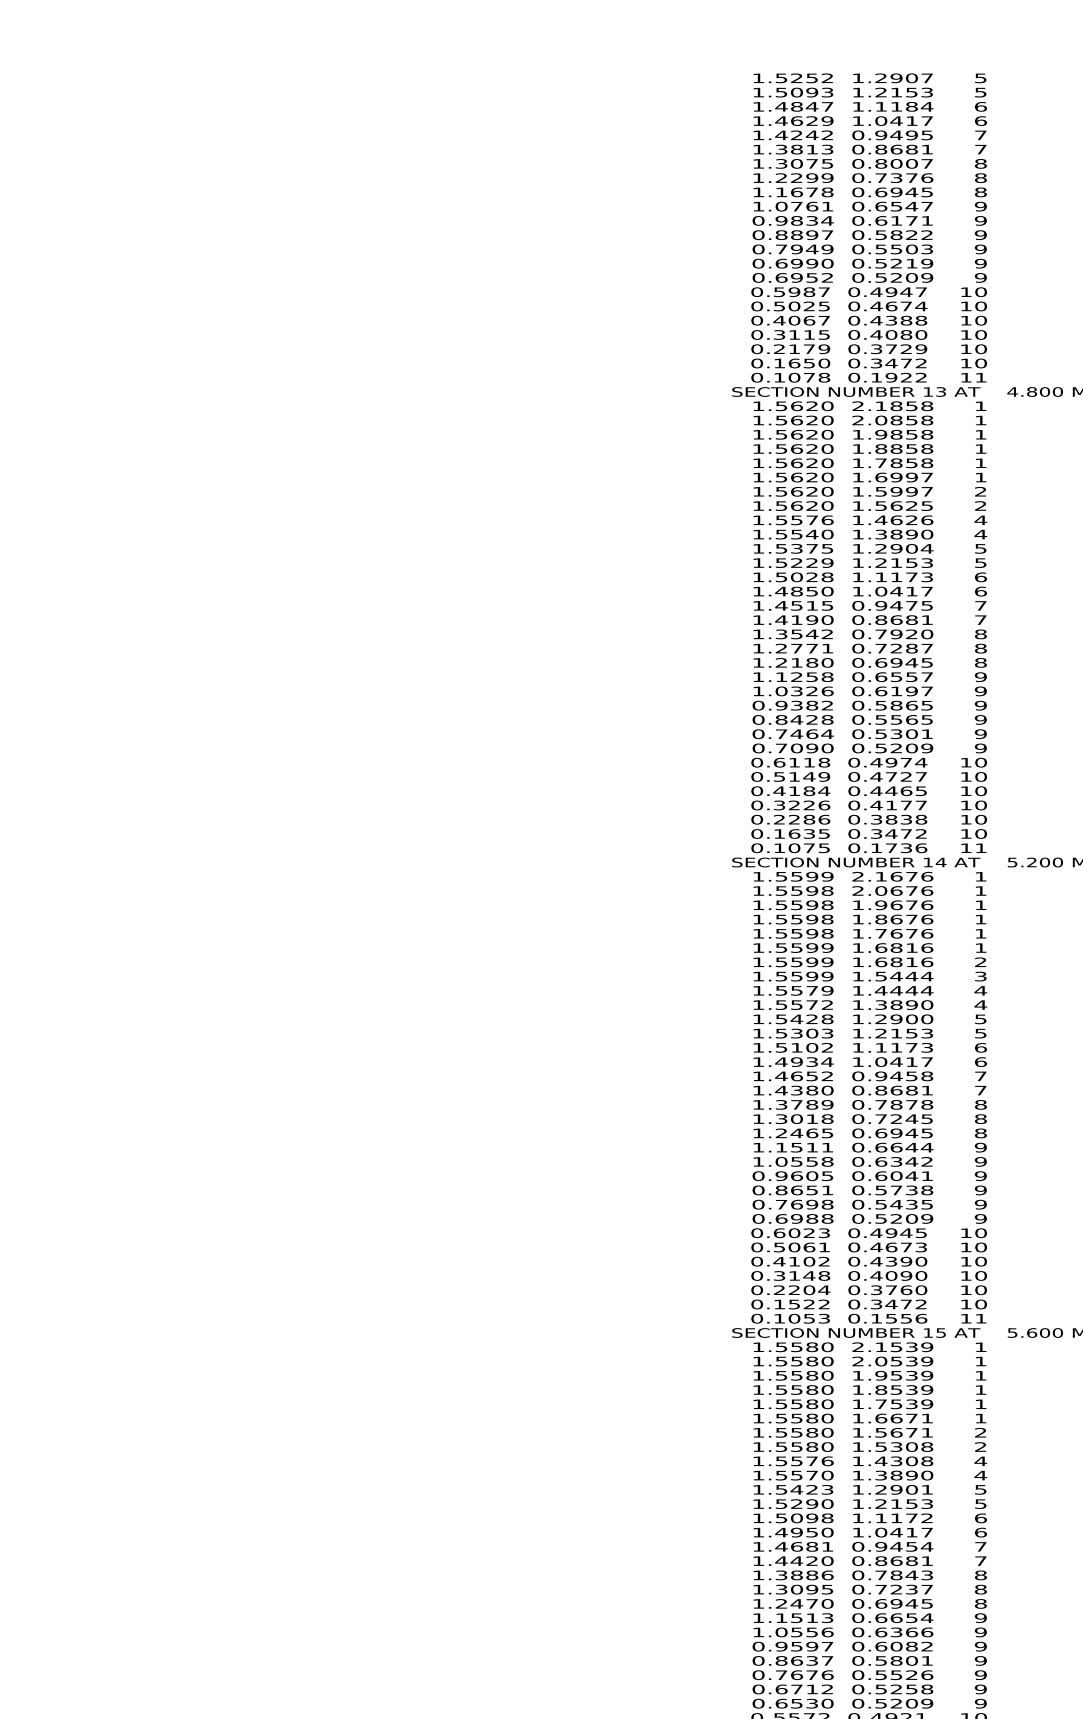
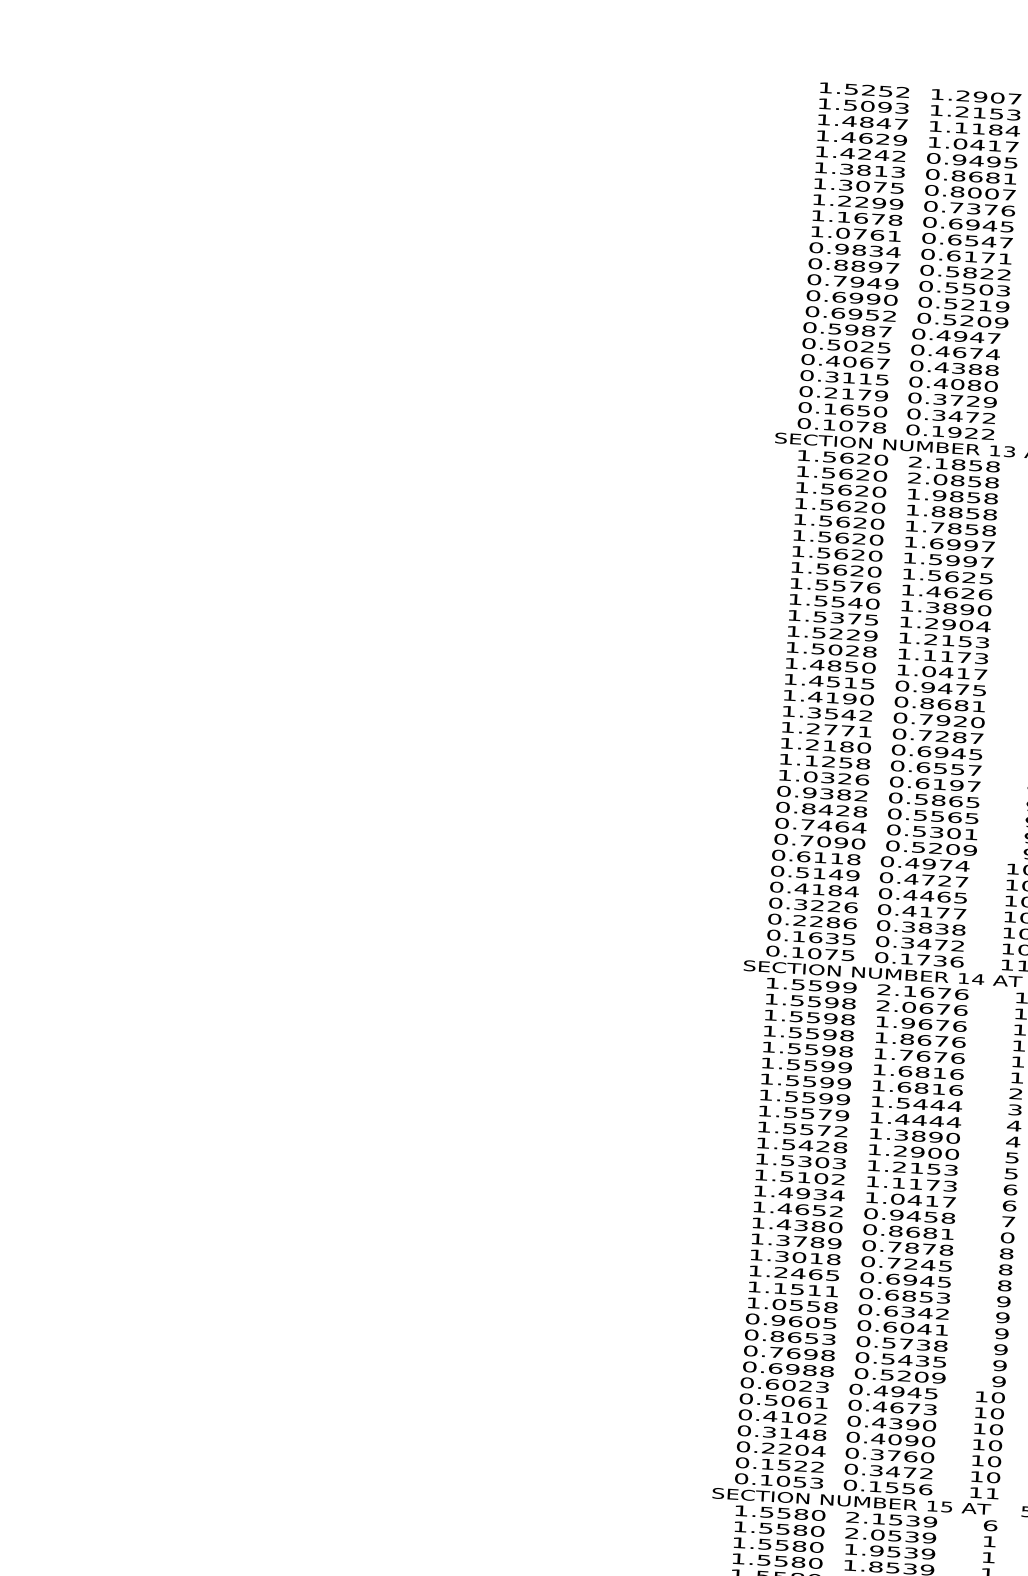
text: (980, 1090) -> (1007, 1237), 7 -> 0
text: (911, 1147) -> (926, 1297), 0.6644 -> 0.6853
text: (827, 1190) -> (828, 1339), 0.8651 -> 0.8653
text: (980, 1347) -> (990, 1525), 1 -> 6

